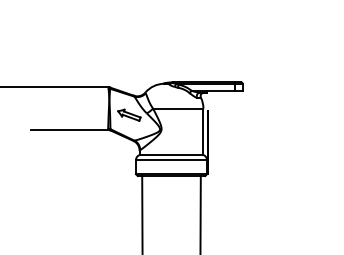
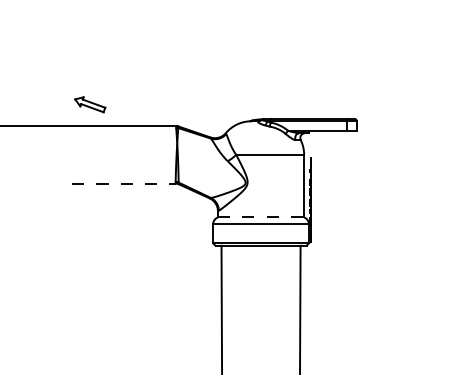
part: (129, 115) -> (90, 104), moved
line: (69, 129) -> (123, 183), solid -> dashed
line: (171, 155) -> (261, 217), solid -> dashed

